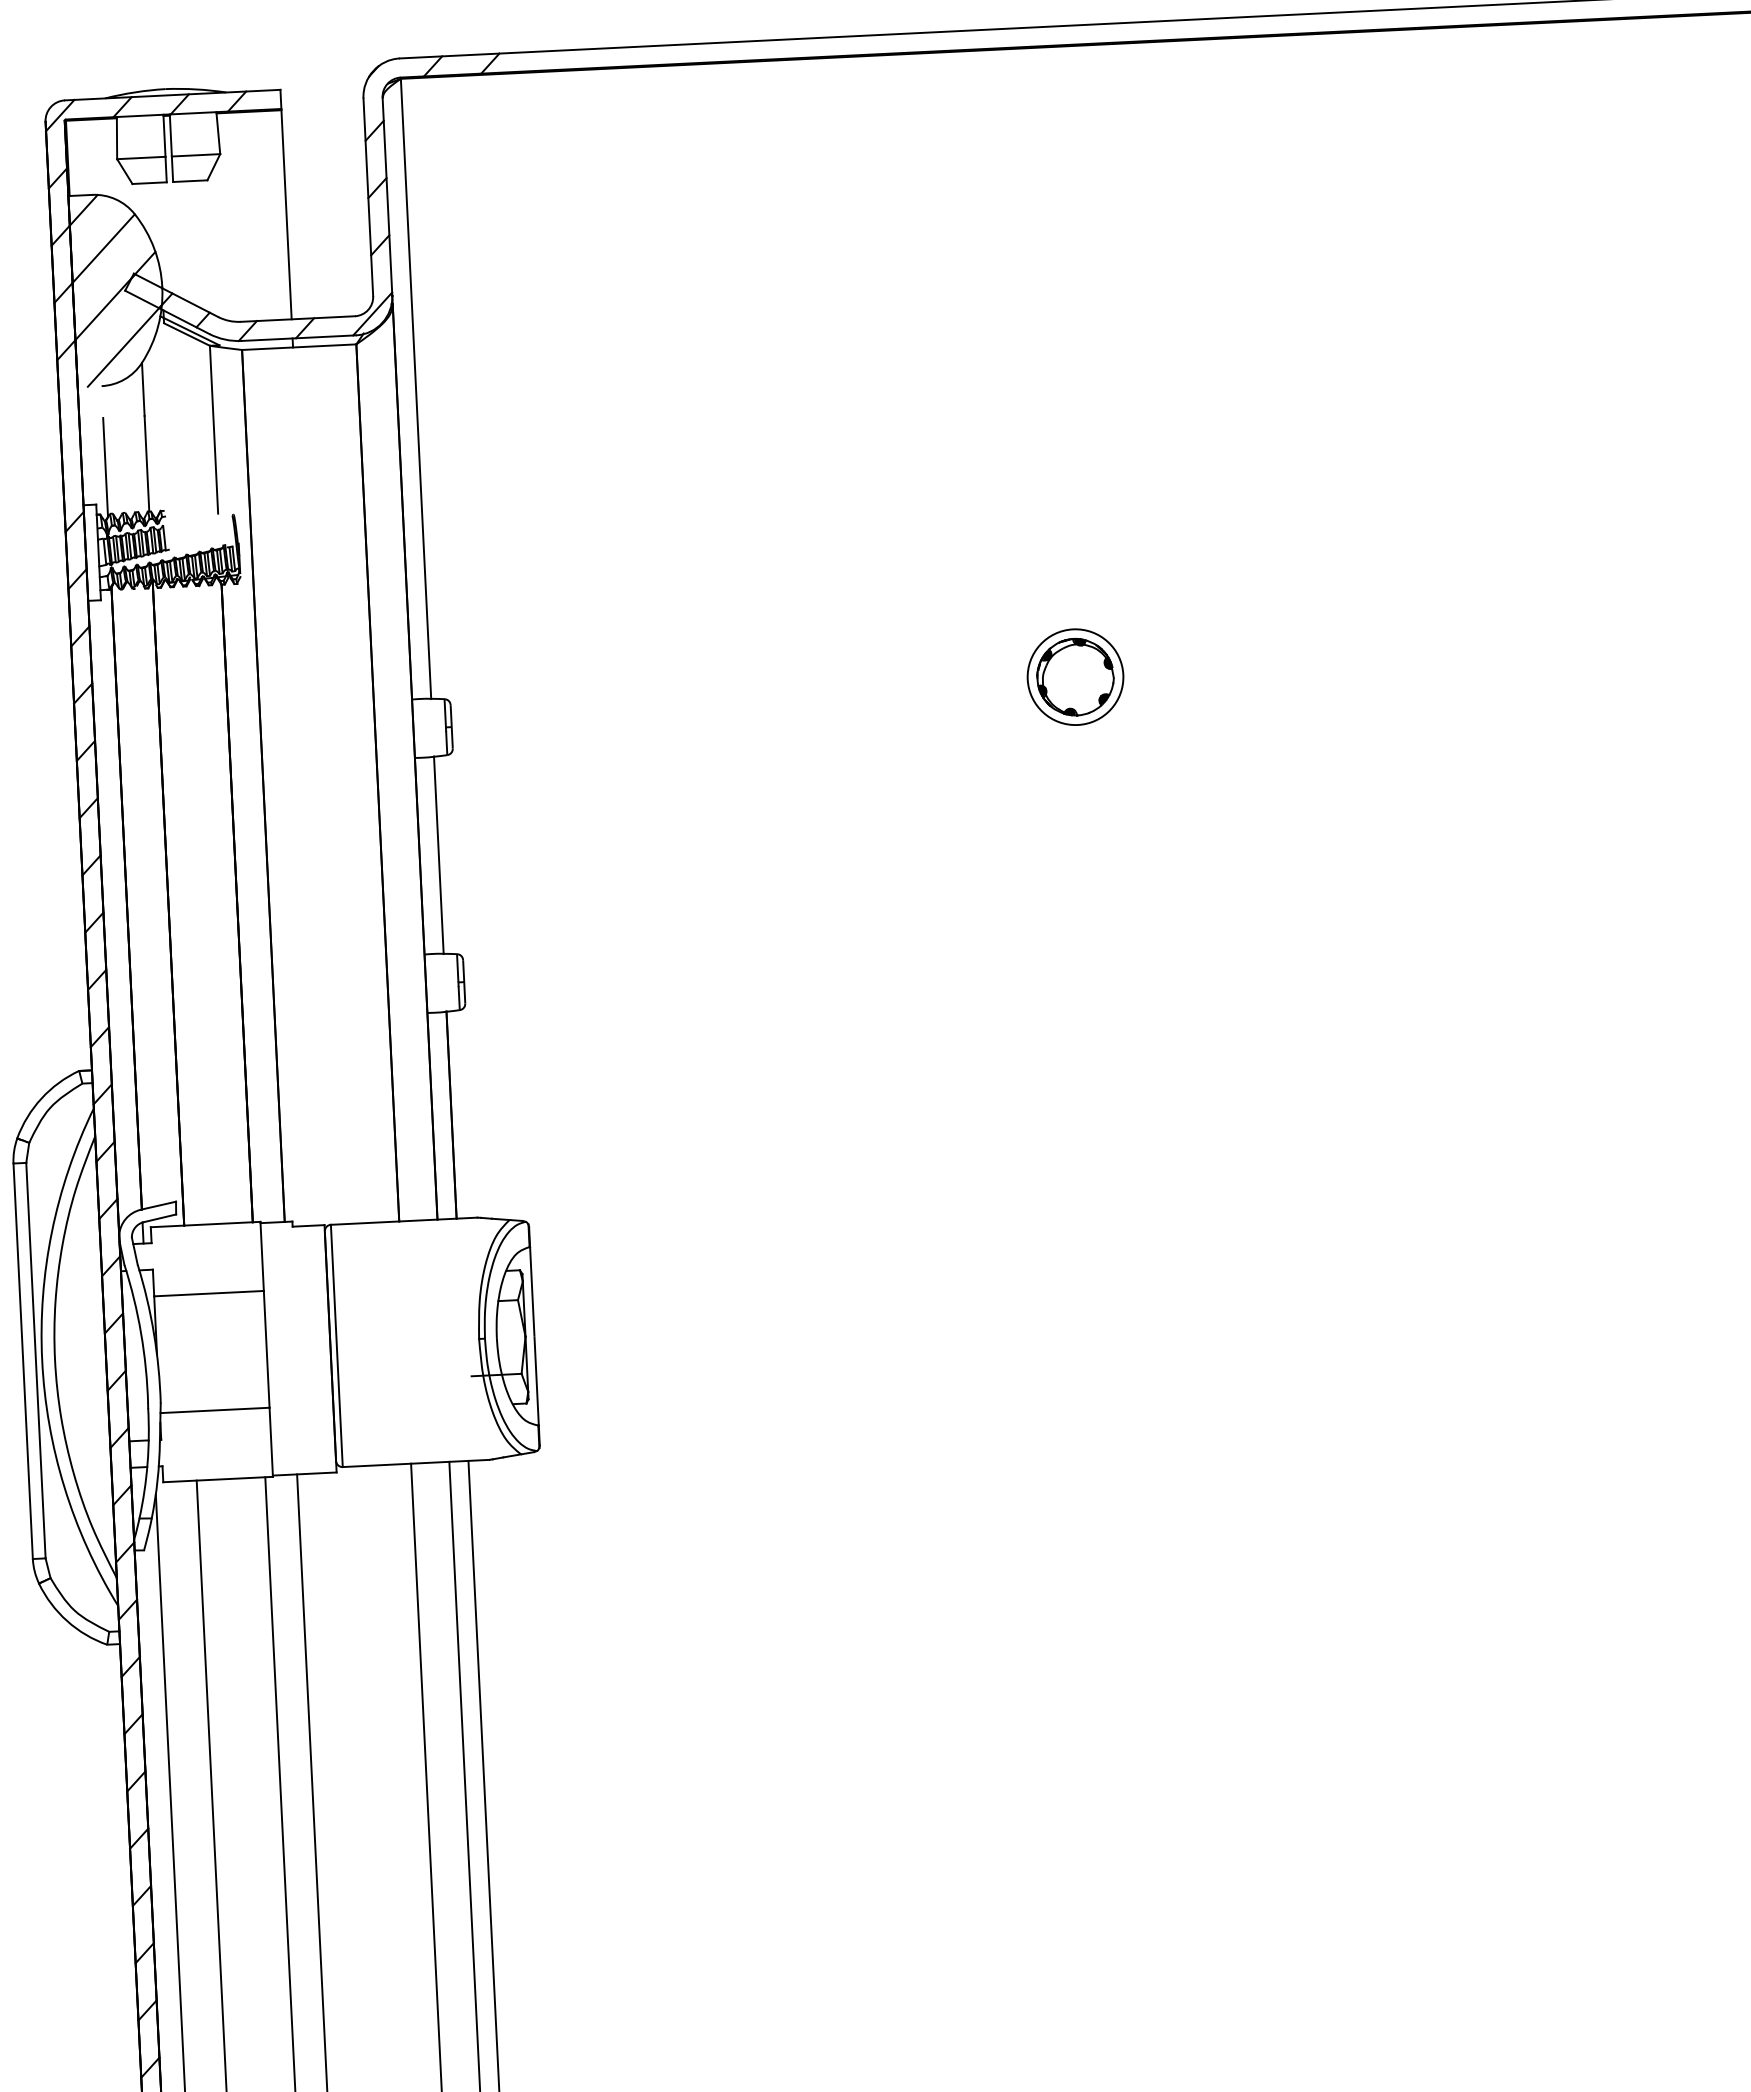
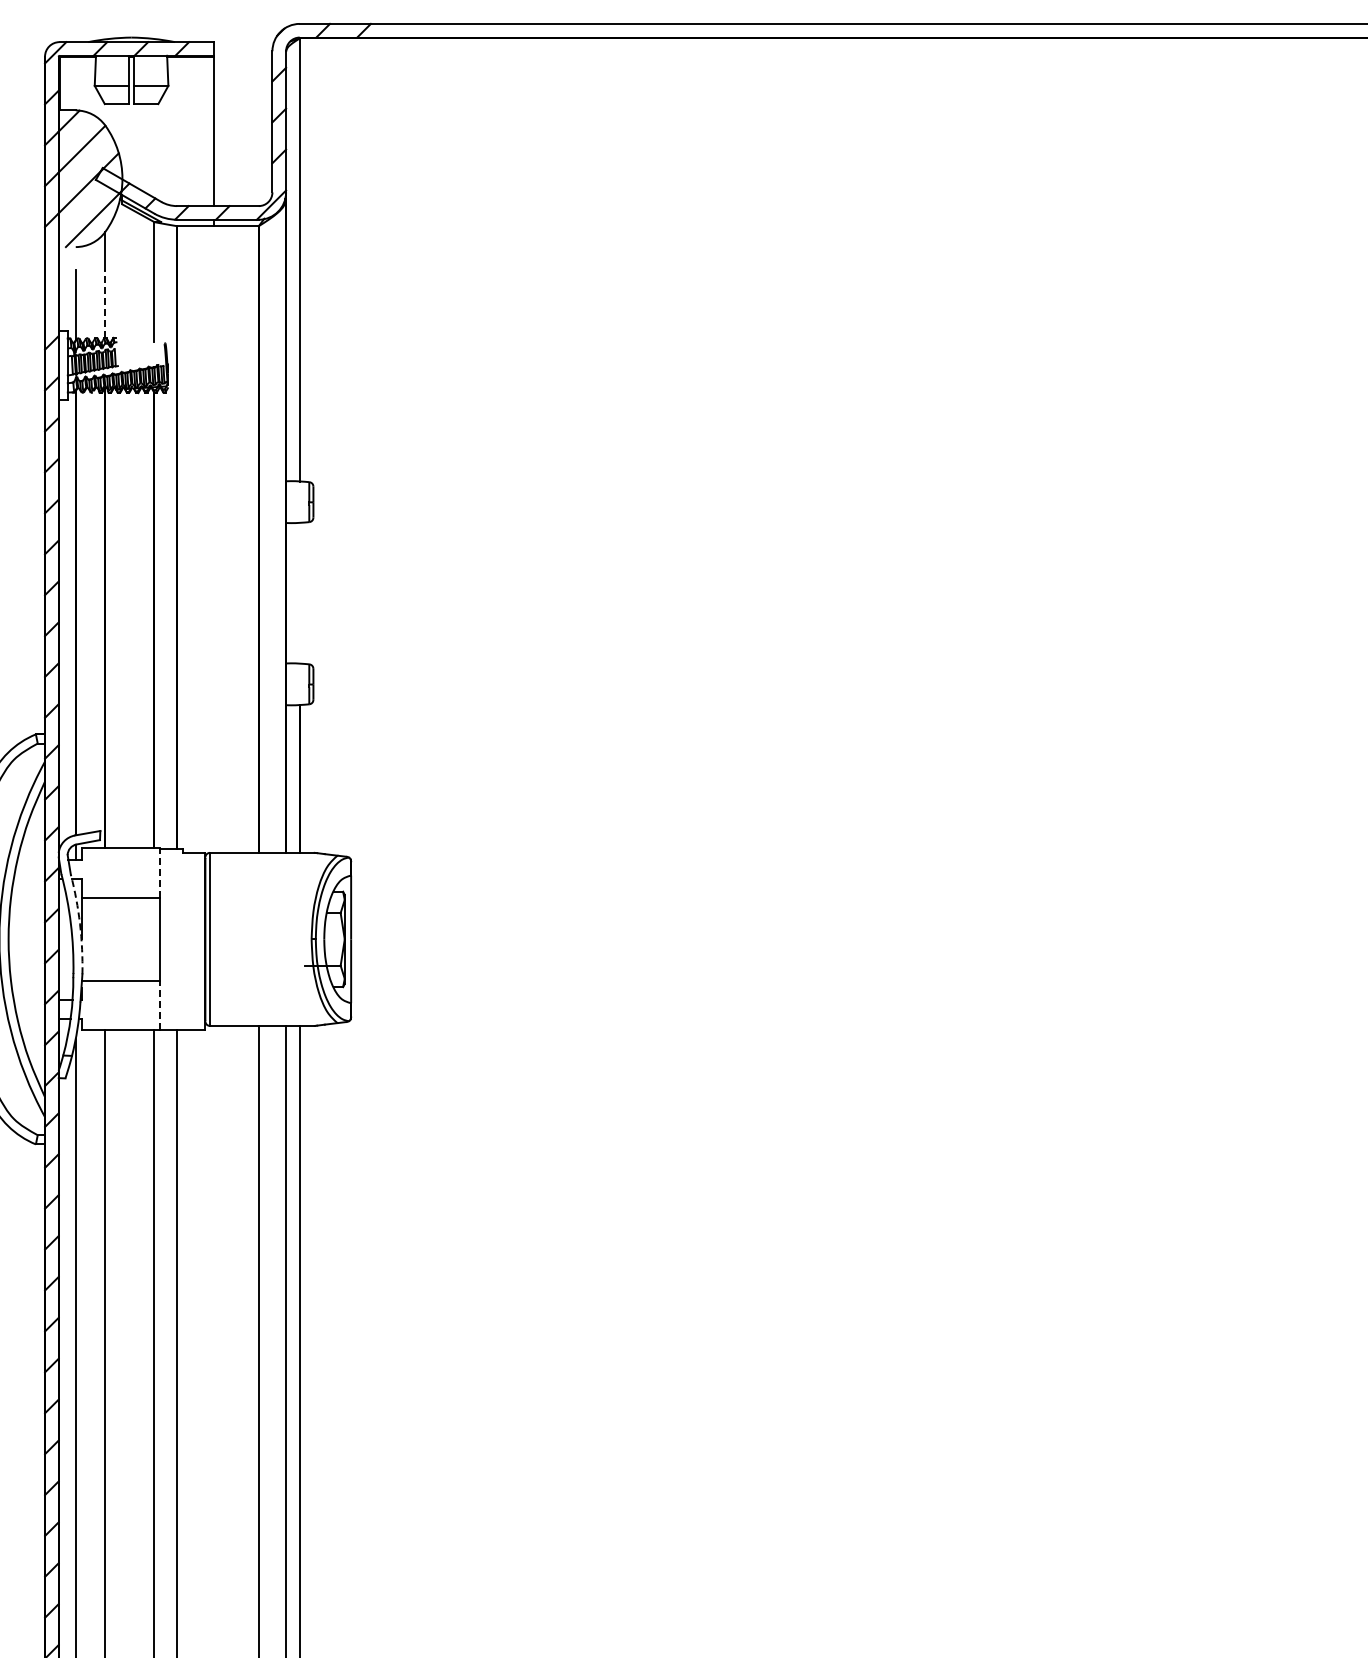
line: (147, 463) -> (105, 303), solid -> dashed
part: (1075, 677) -> (759, 488), removed
line: (438, 854) -> (299, 592), removed
line: (261, 1255) -> (159, 872), solid -> dashed
arc: (154, 1333) -> (80, 924), solid -> dashed
line: (270, 1441) -> (159, 1005), solid -> dashed

